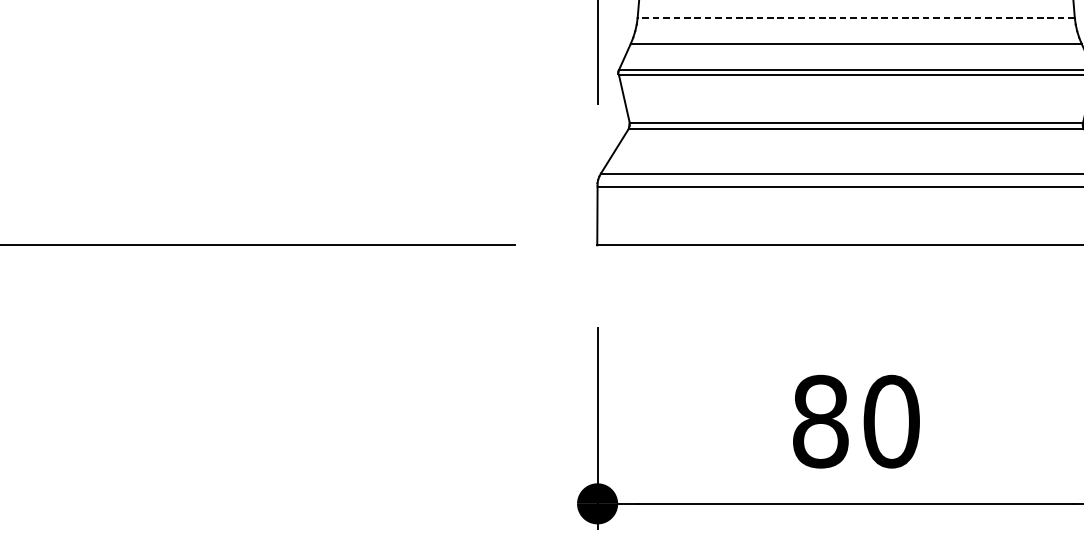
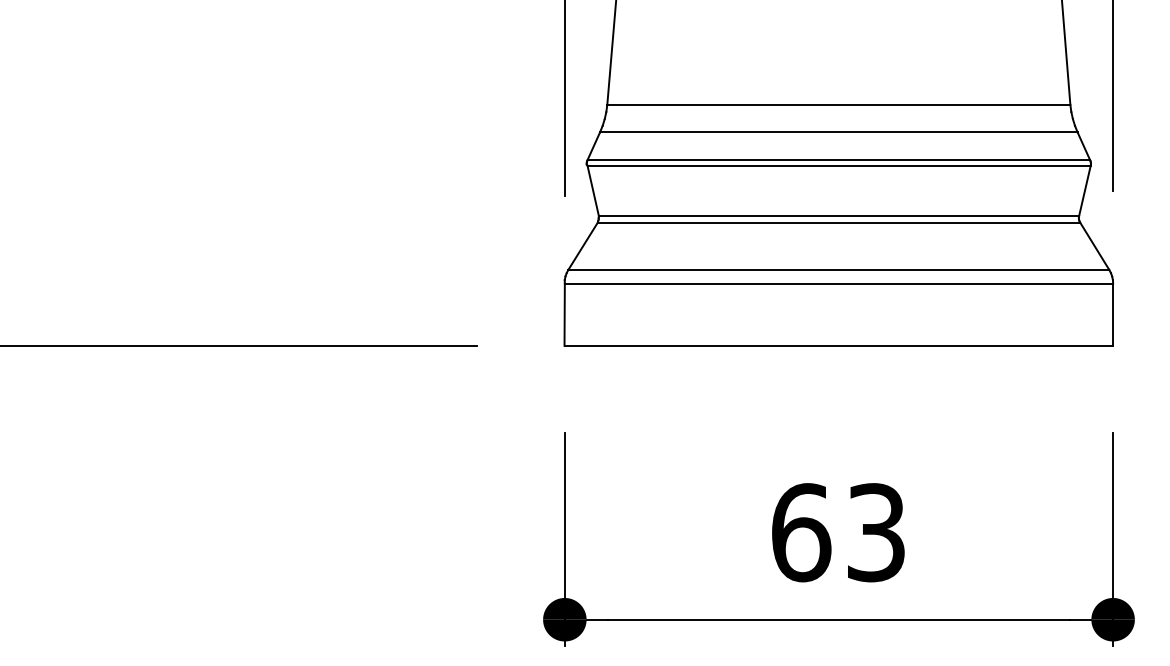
line: (855, 18) -> (838, 105), dashed -> solid
text: (855, 421) -> (838, 532), 80 -> 63

